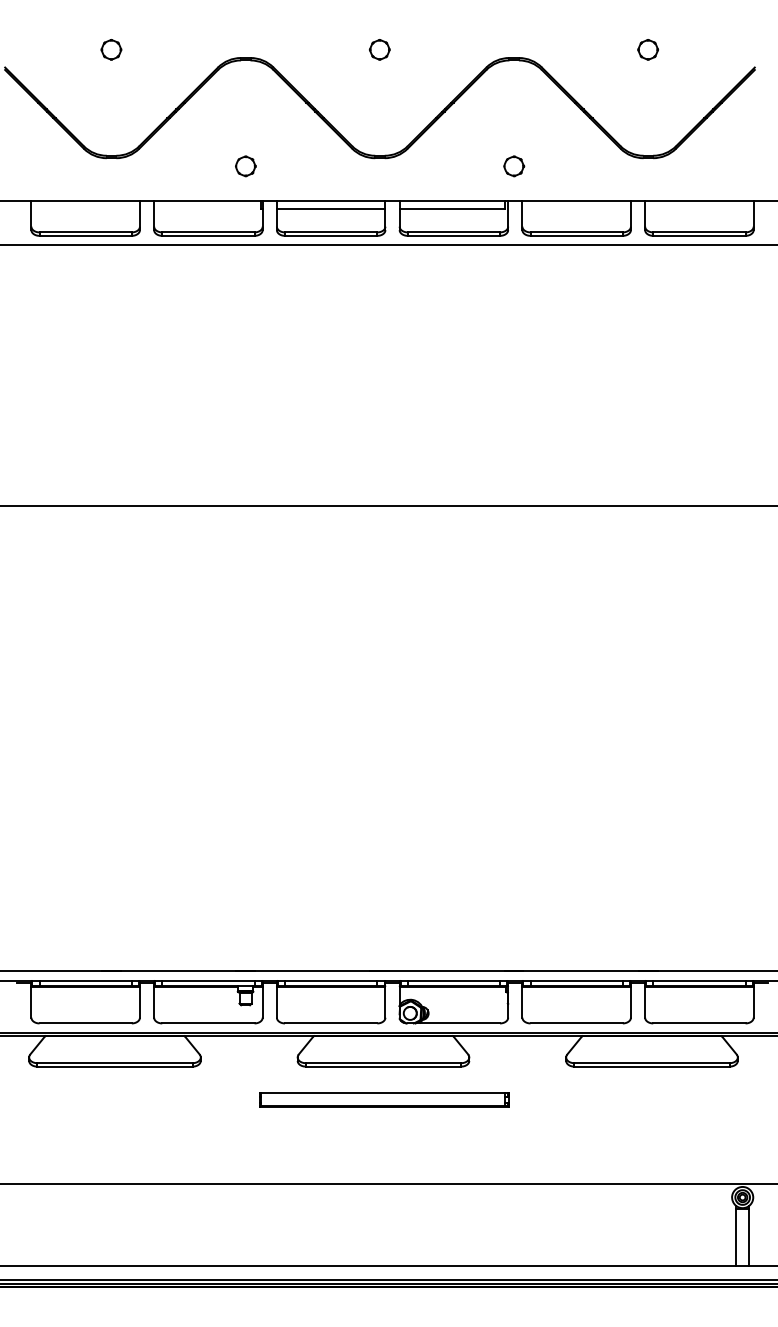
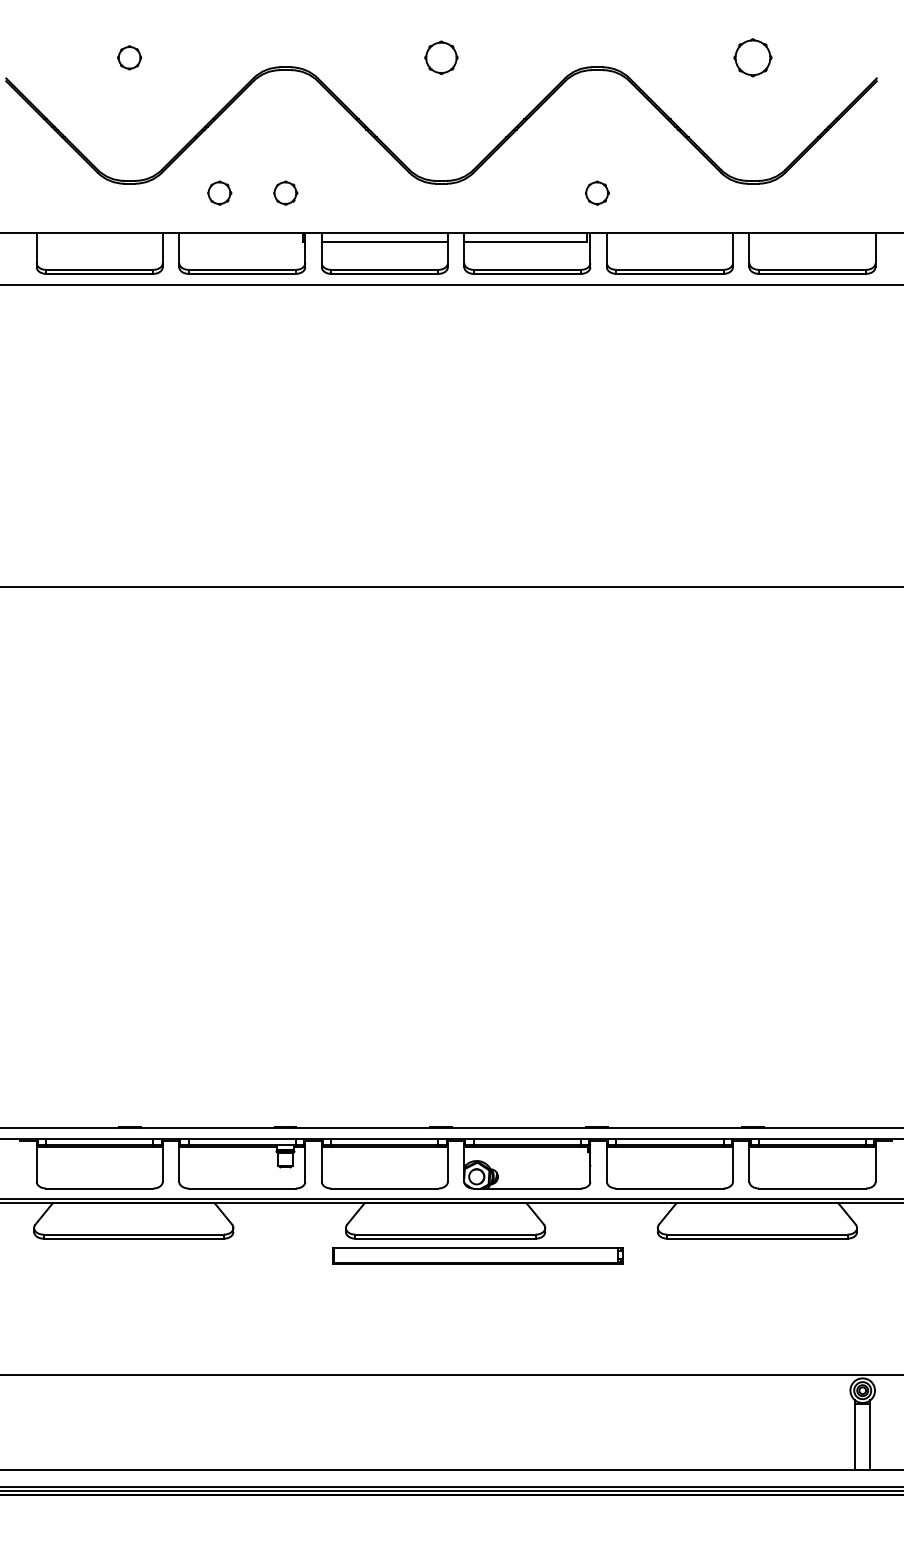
part: (379, 49) -> (440, 57), size x1.4
part: (647, 49) -> (752, 57), size x1.6
part: (188, 165) -> (219, 192), added
part: (384, 1100) -> (477, 1255), moved

